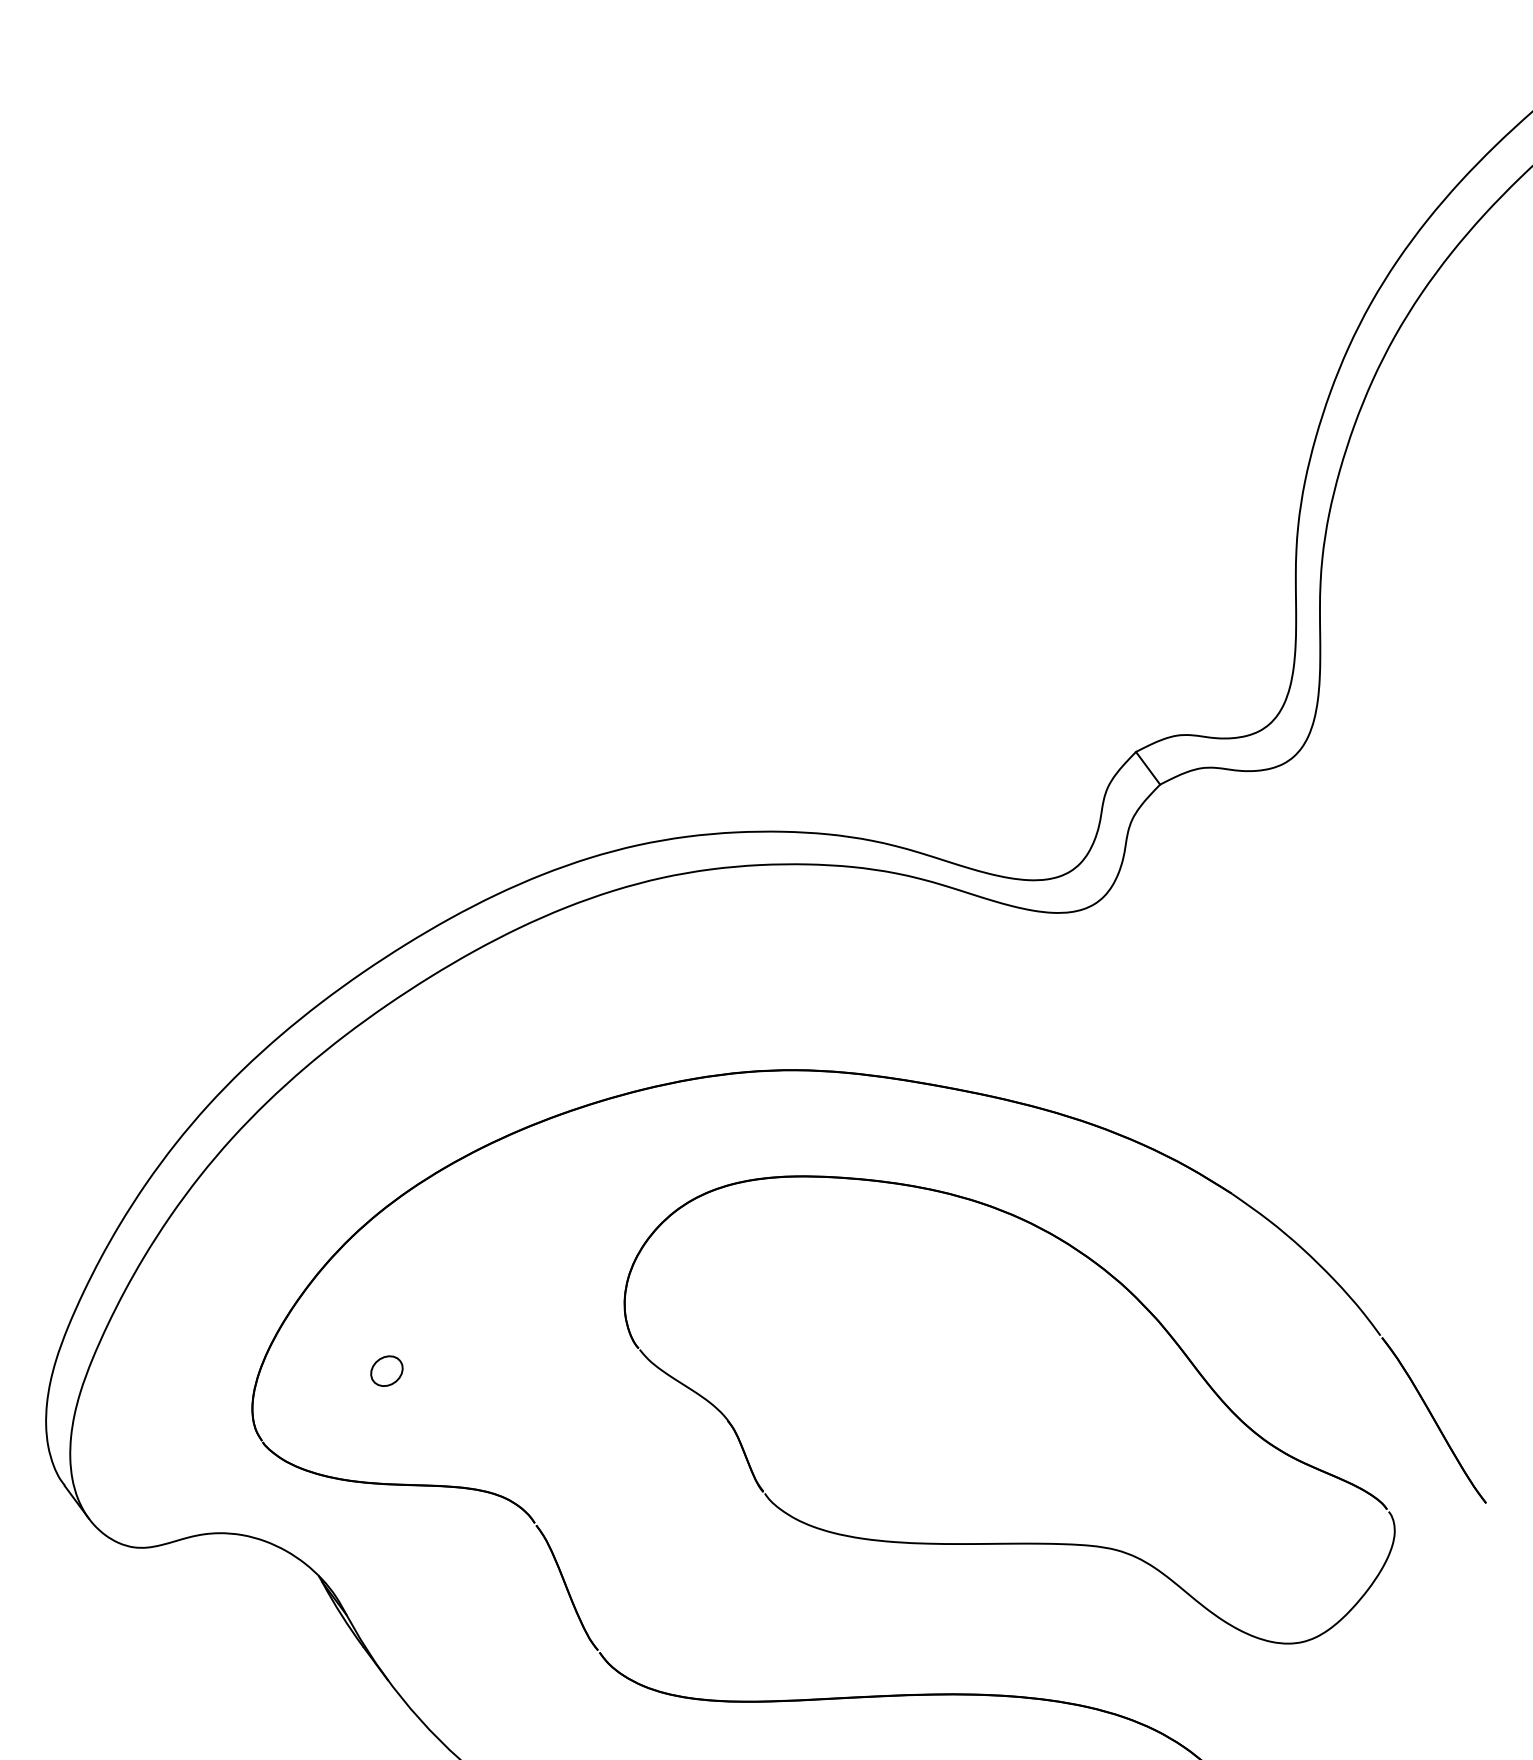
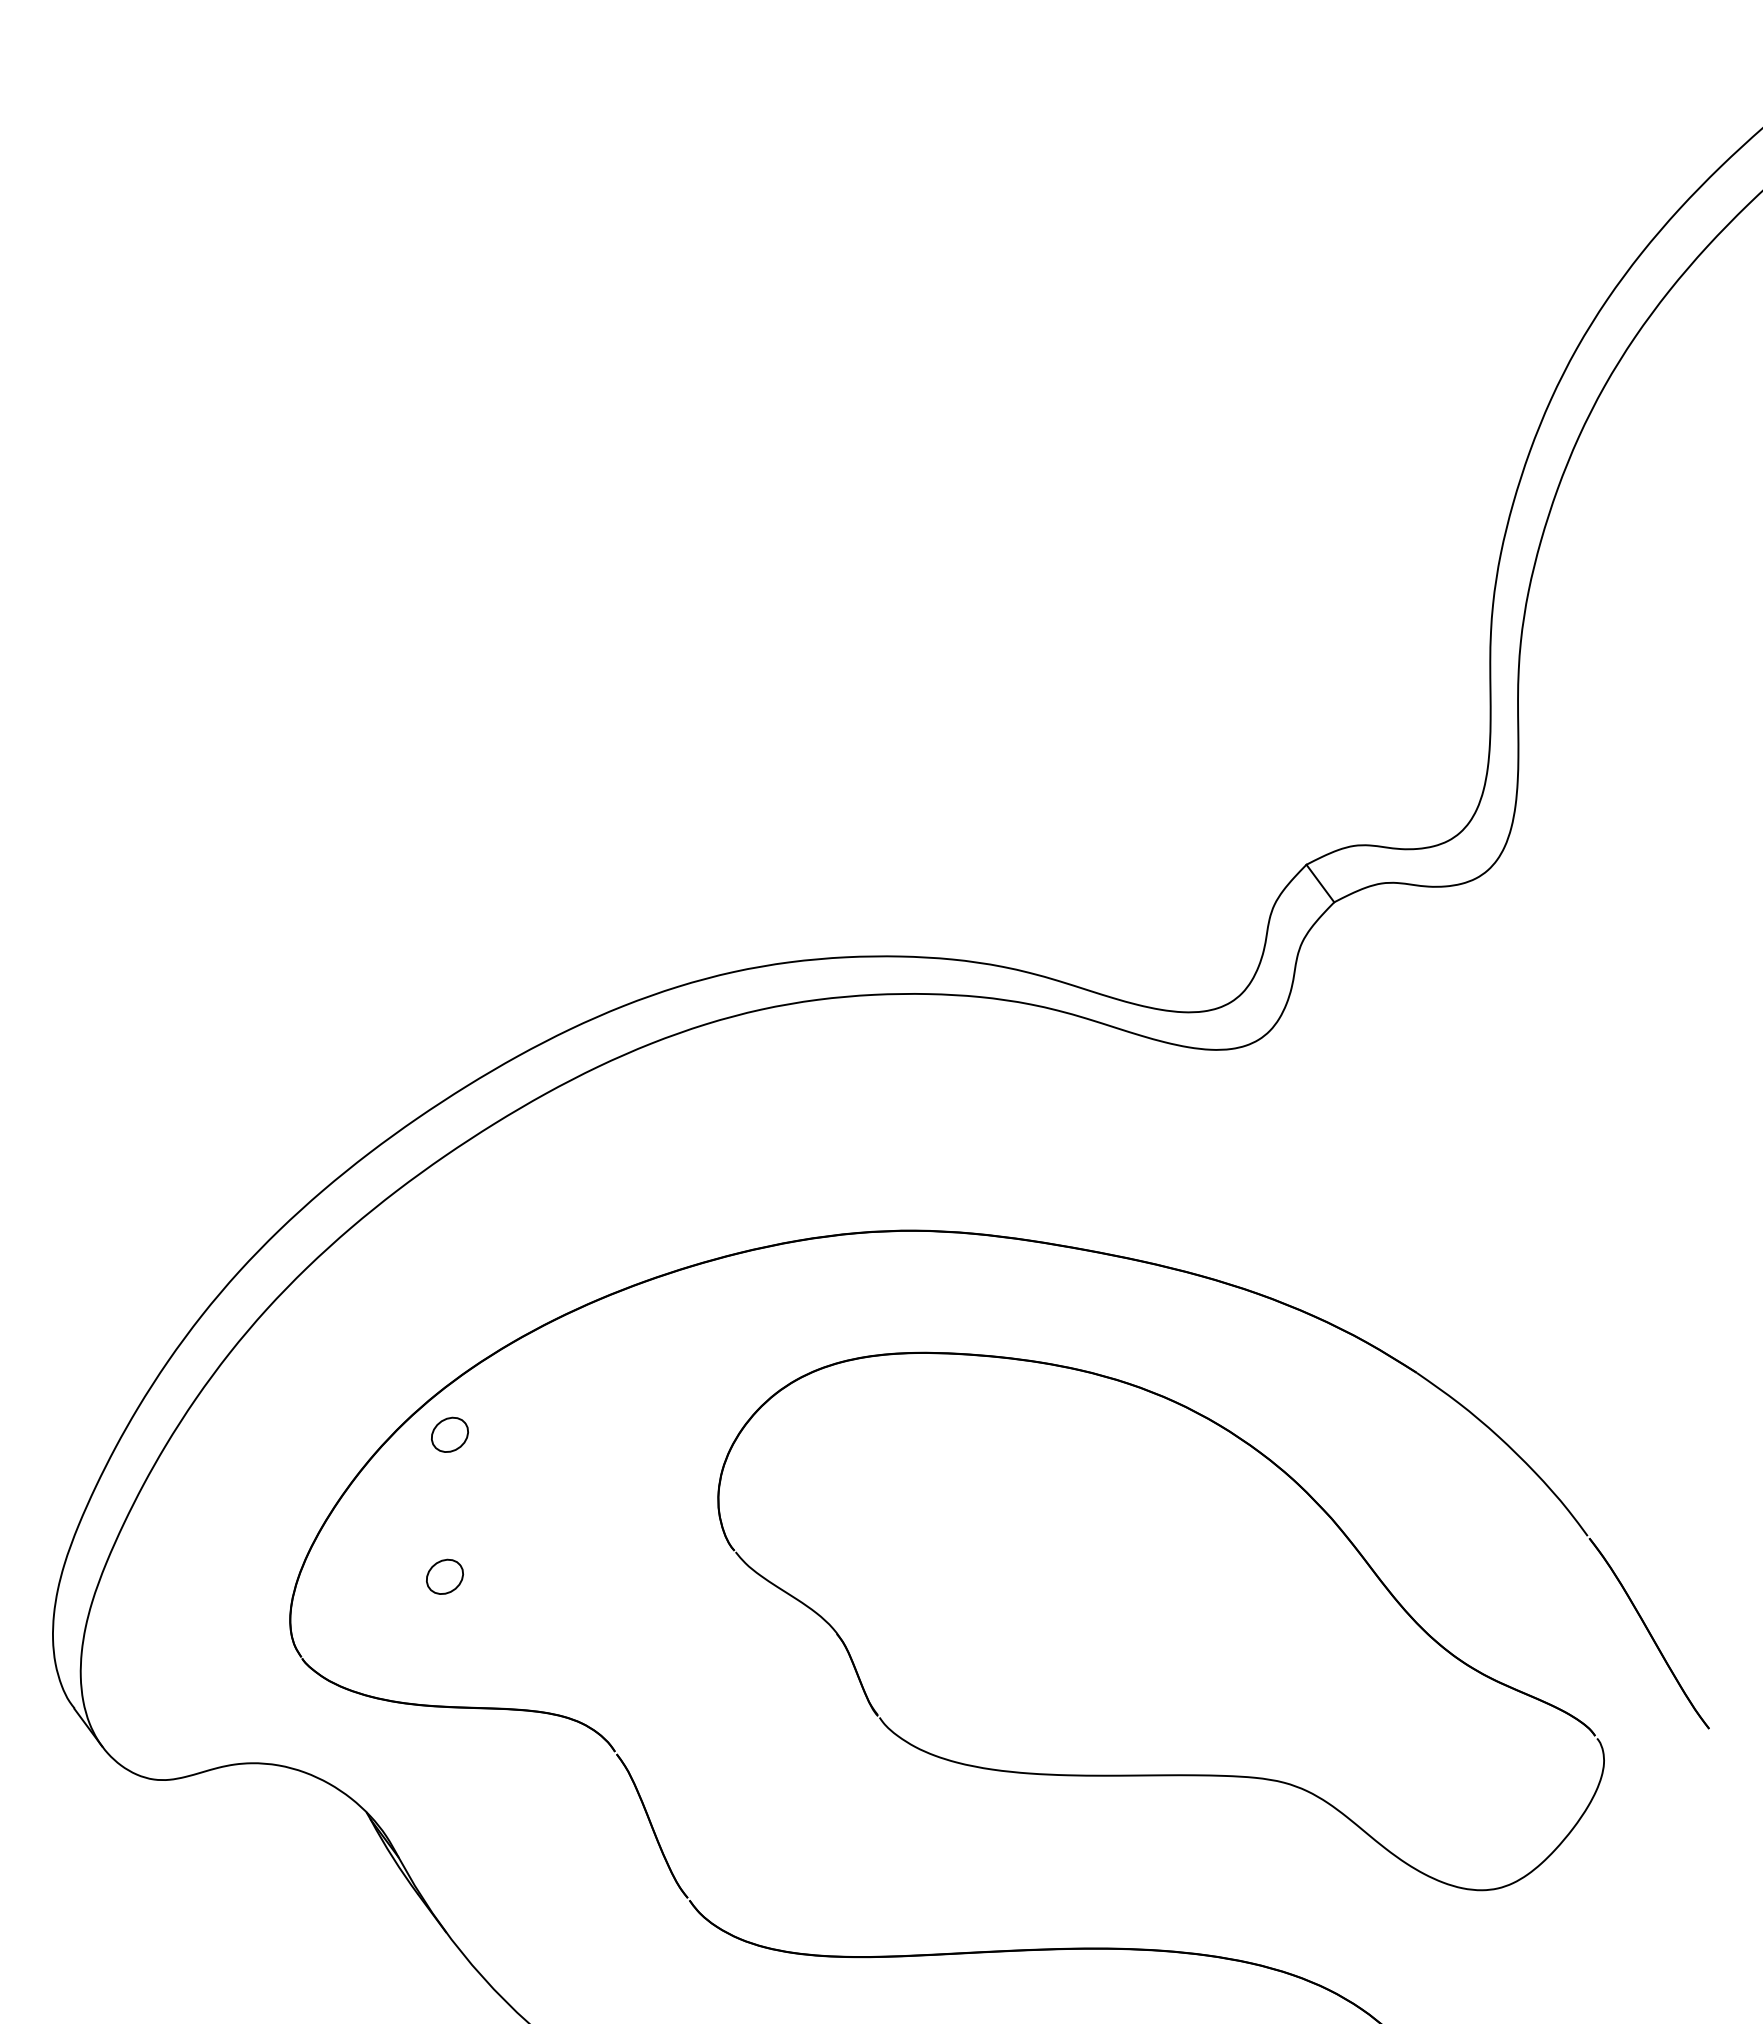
part: (390, 1247) -> (449, 1434), added

